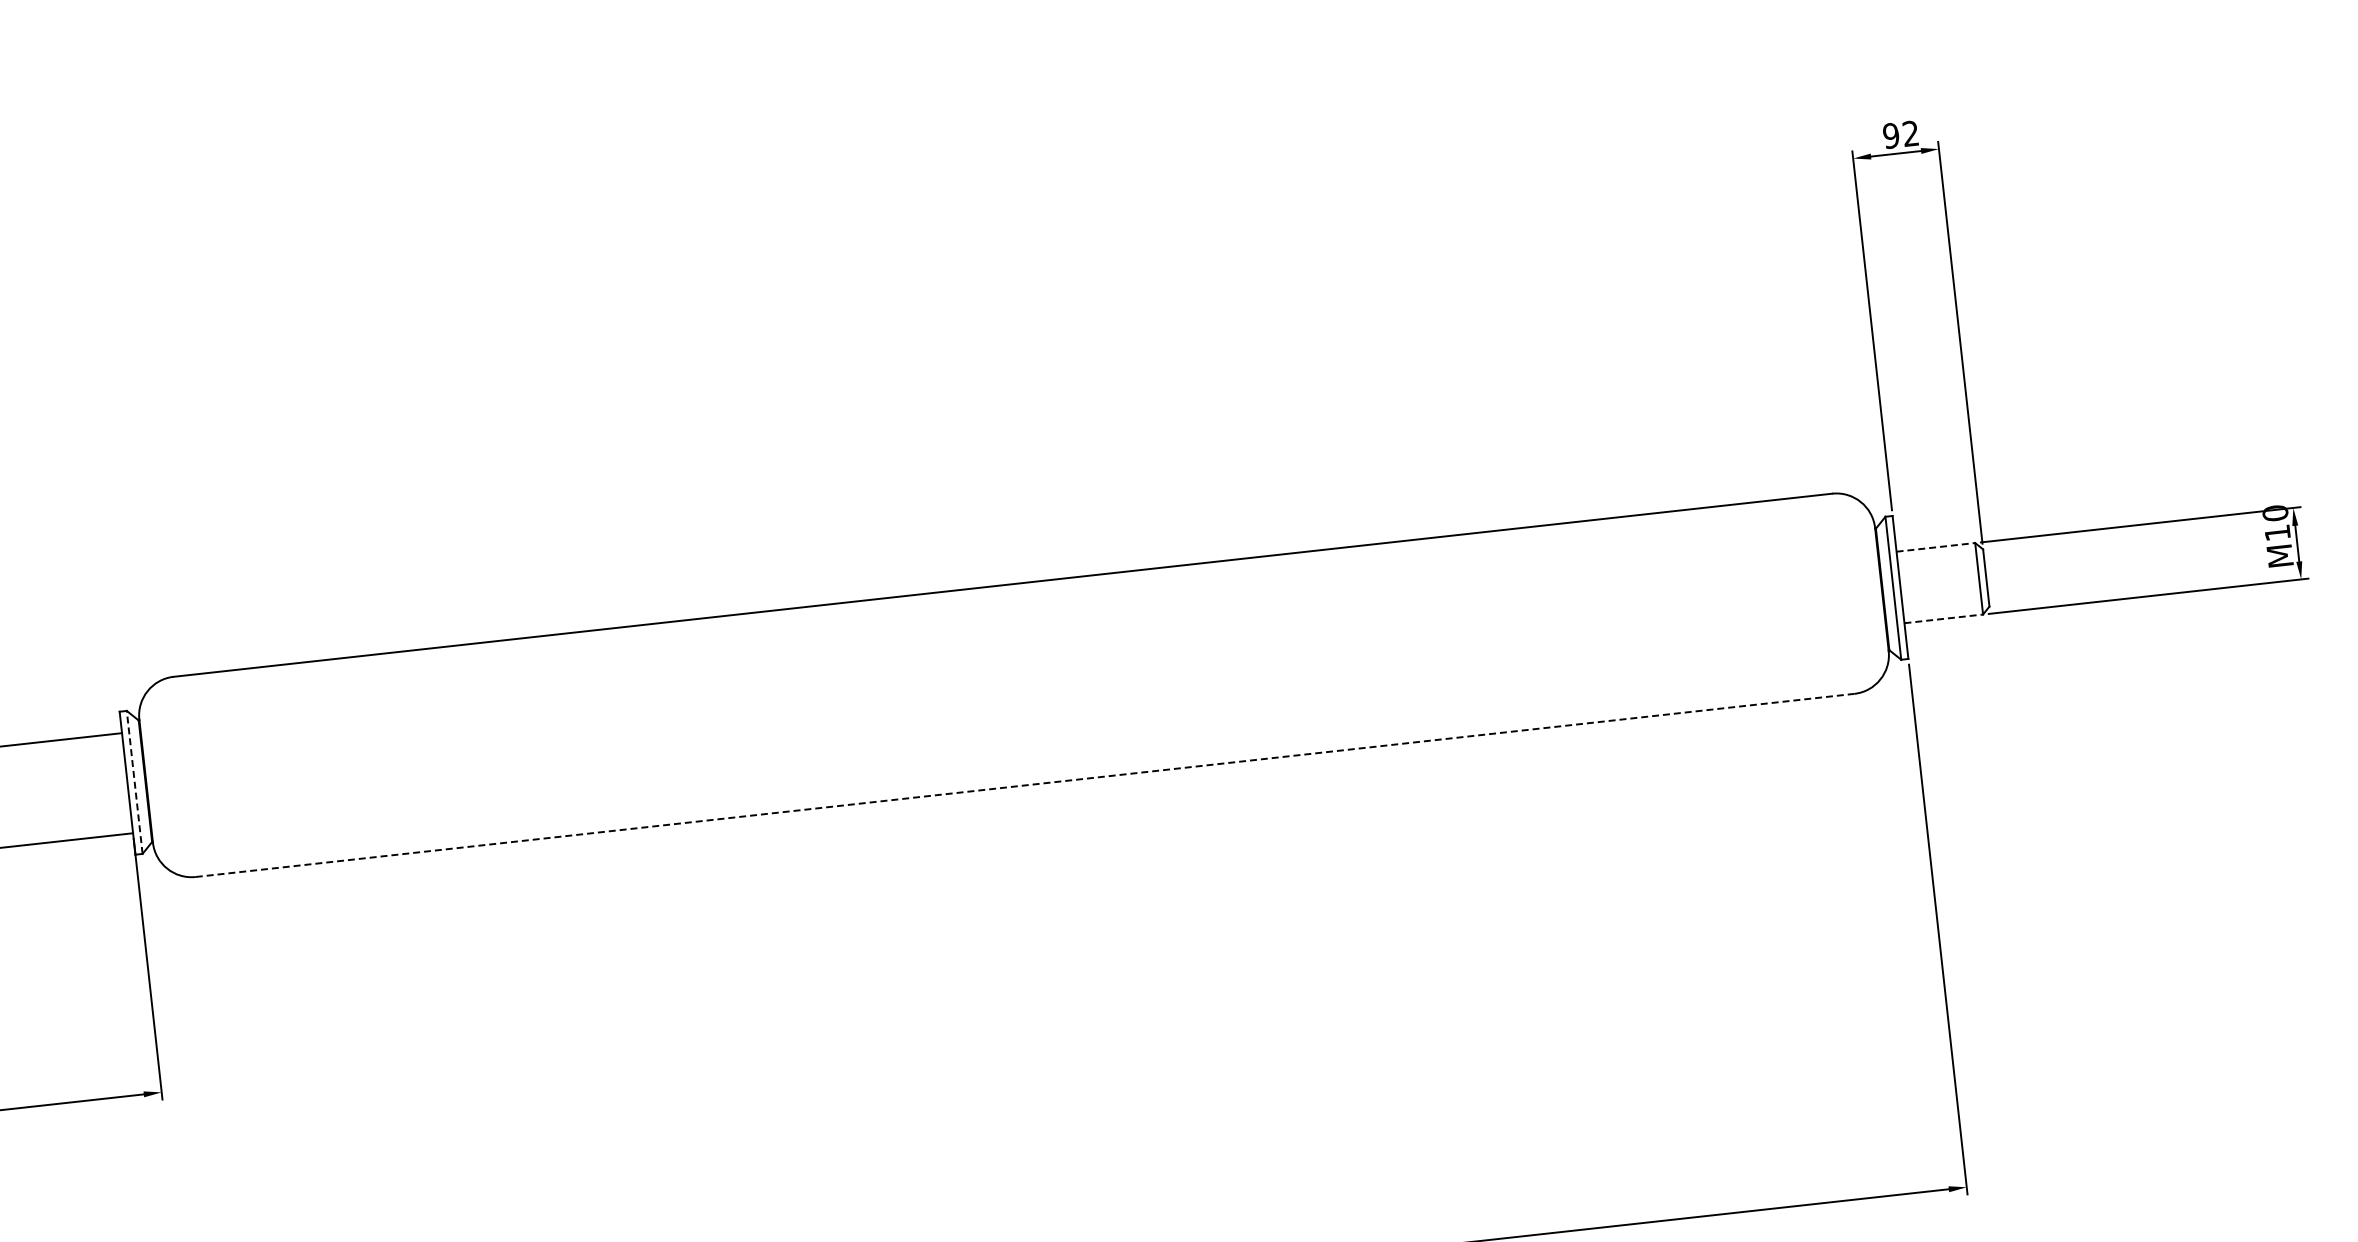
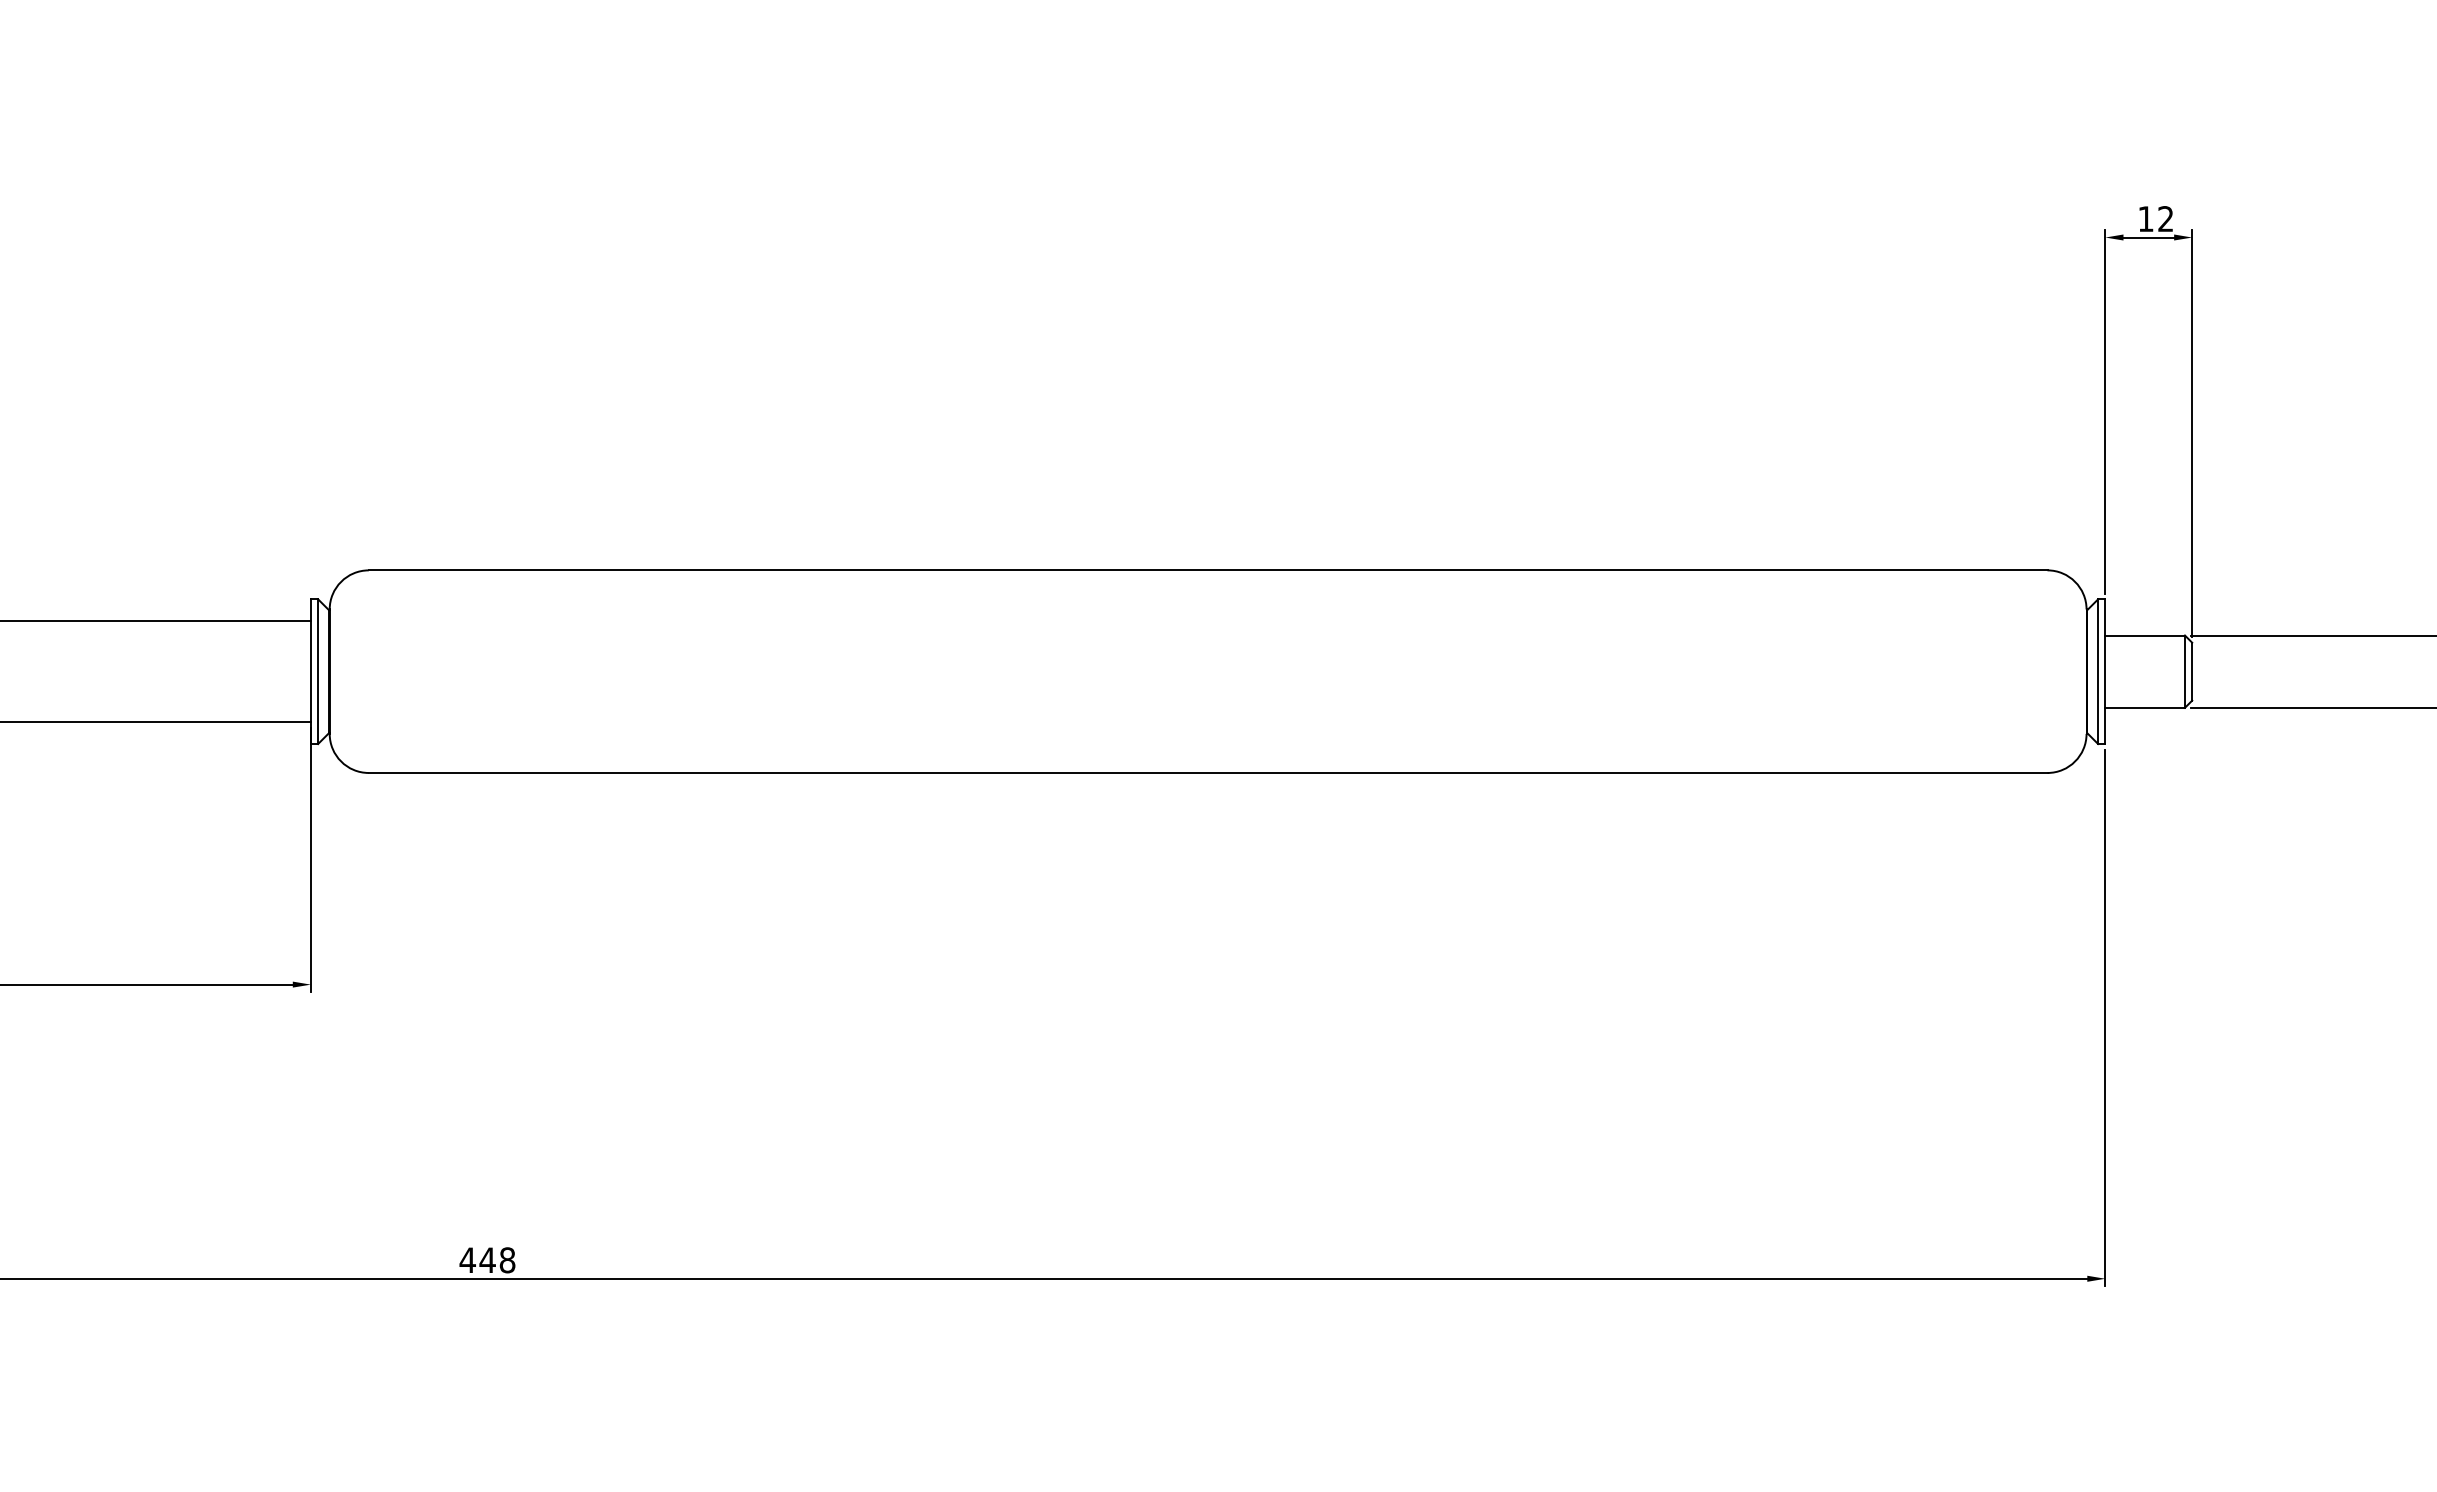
text: (1890, 136) -> (2145, 219), 92 -> 12
line: (1936, 547) -> (2145, 635), dashed -> solid
line: (1944, 618) -> (2145, 707), dashed -> solid
line: (135, 782) -> (318, 671), dashed -> solid
line: (1025, 784) -> (1208, 772), dashed -> solid

